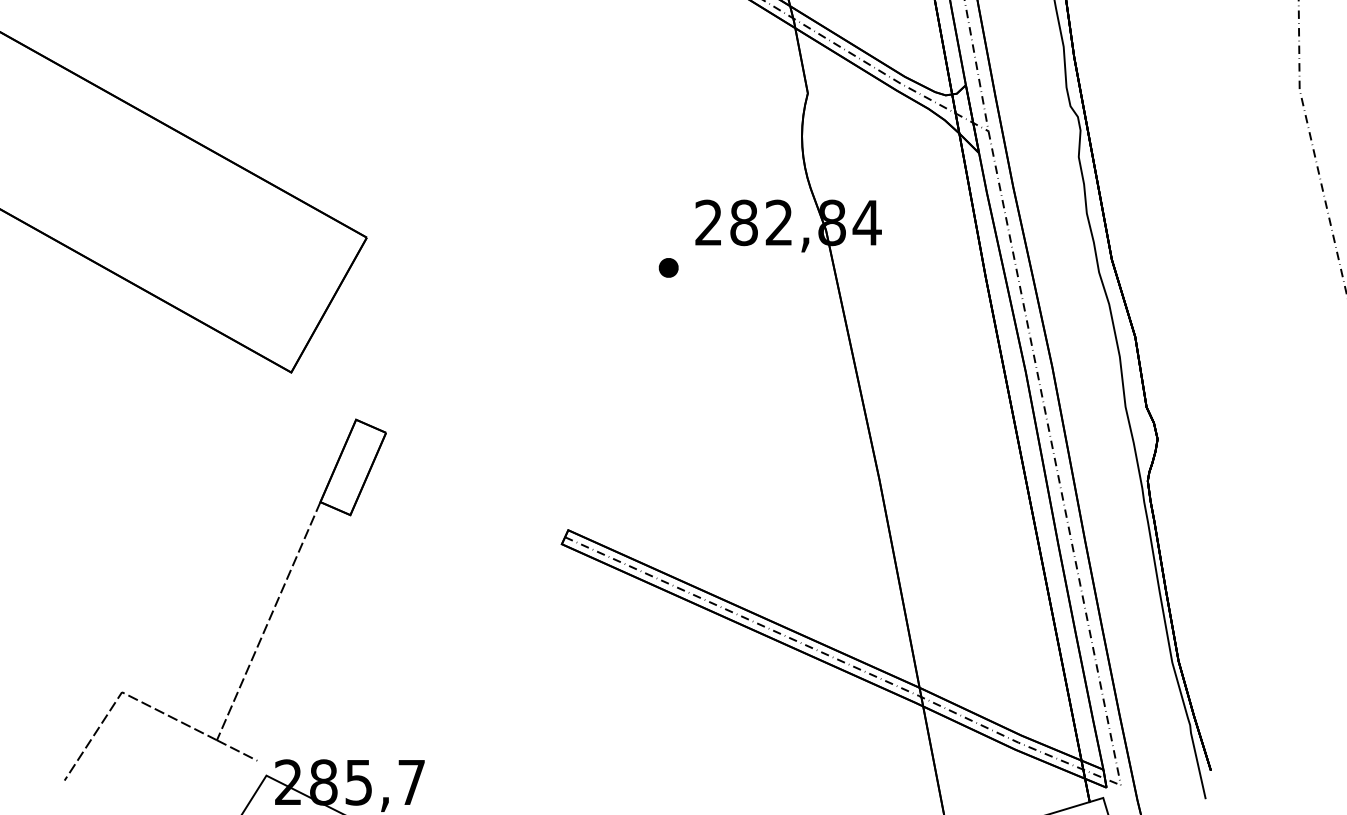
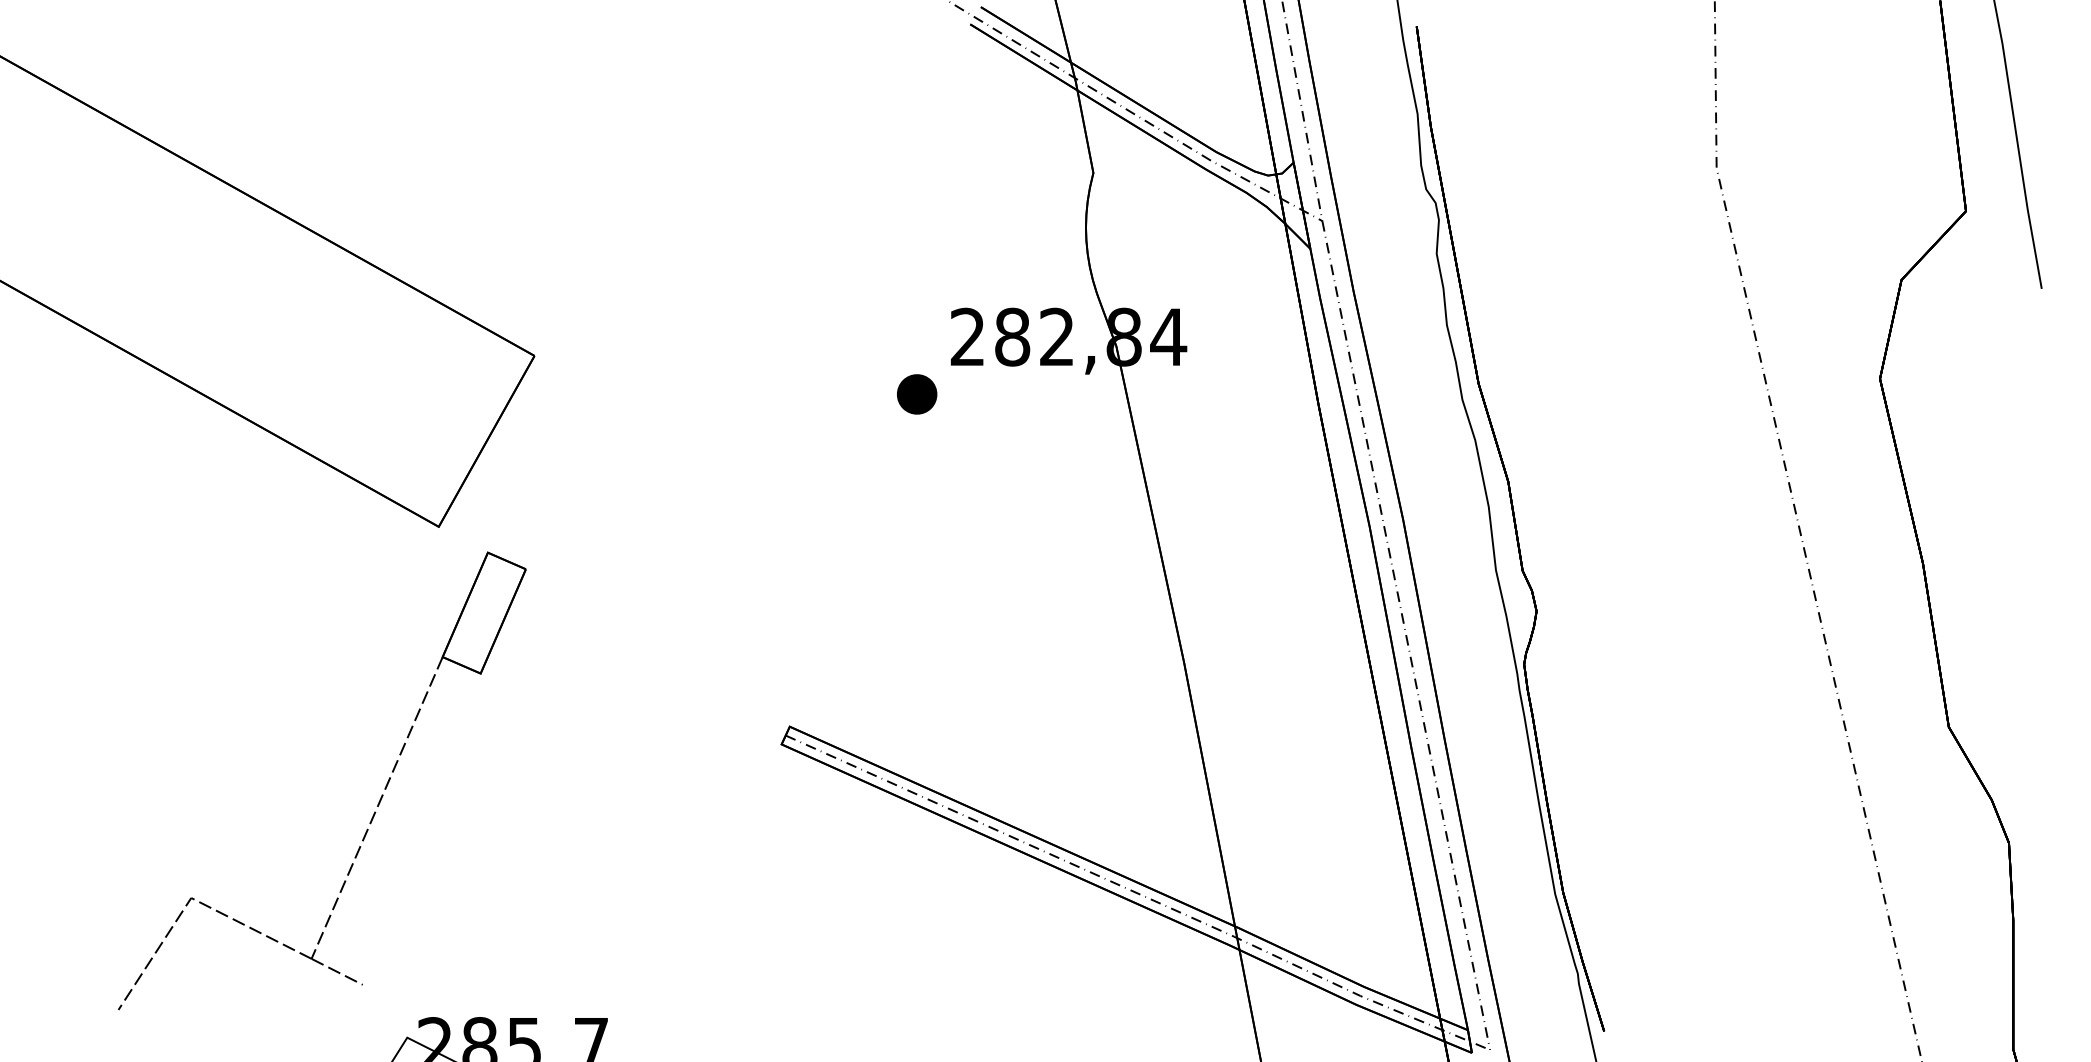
part: (668, 267) -> (916, 393), size x1.6
part: (268, 618) -> (377, 804), moved

